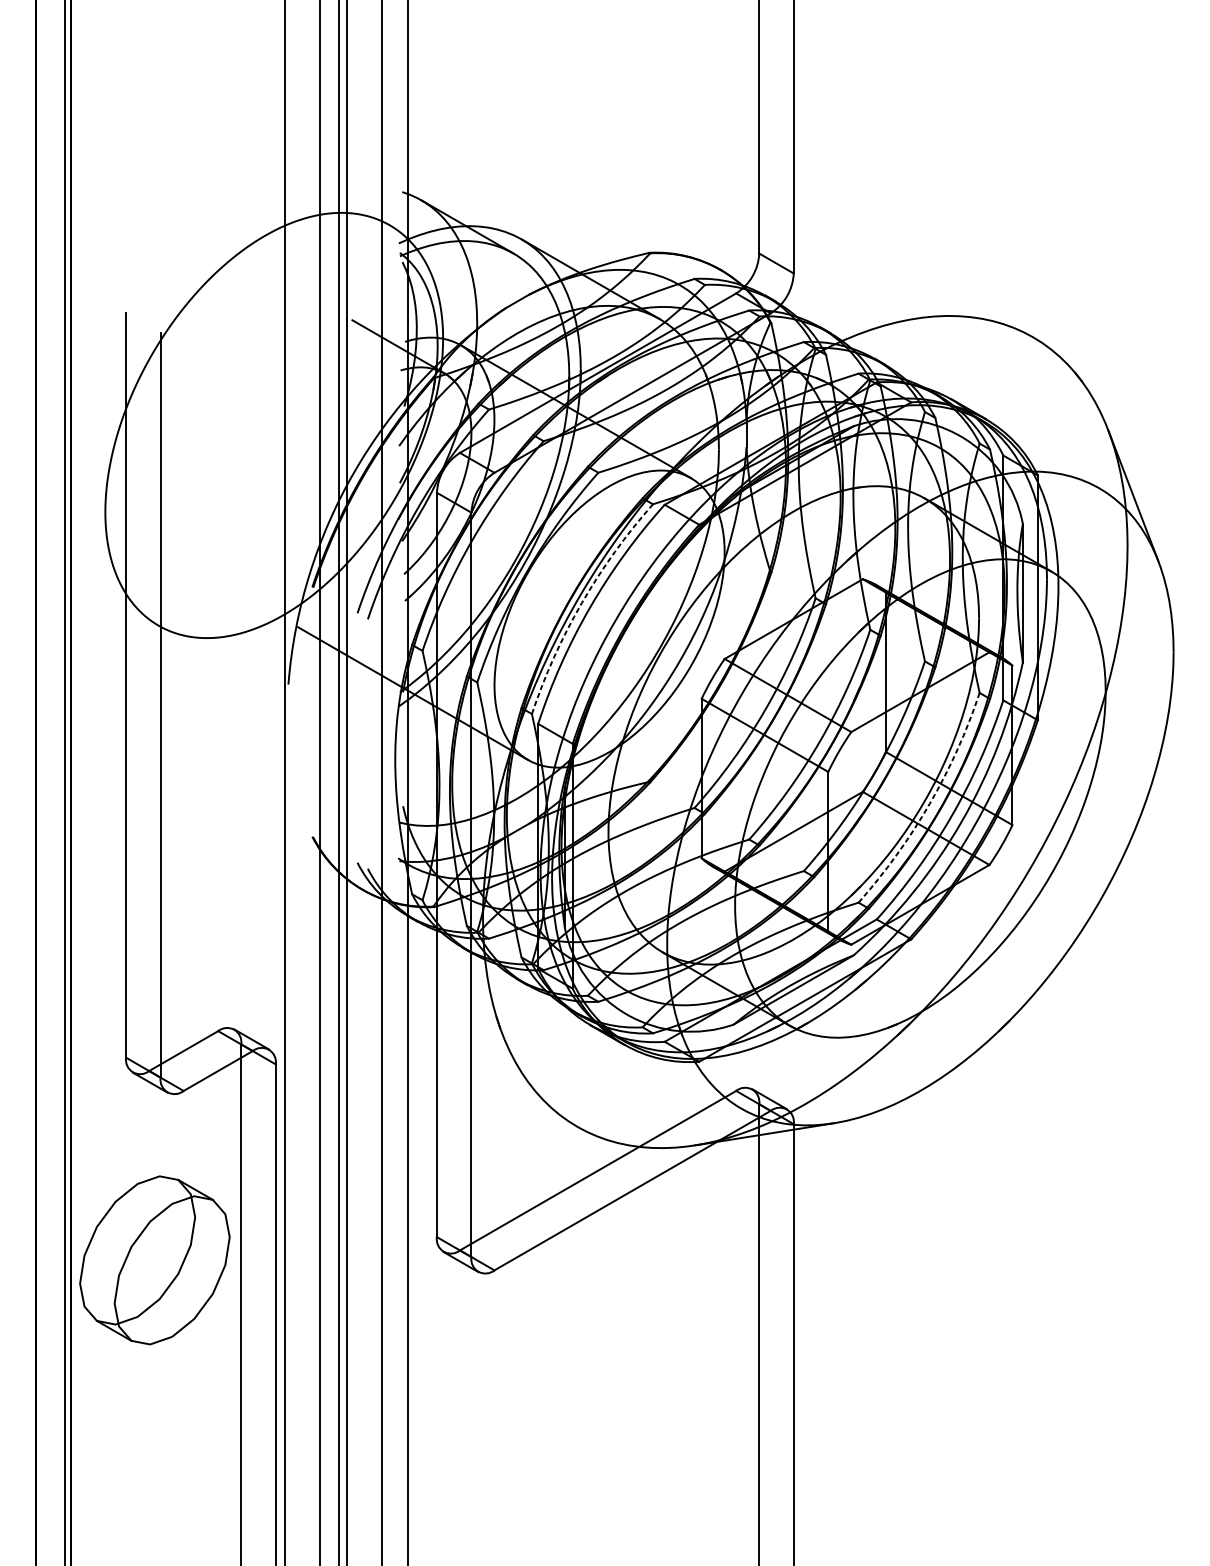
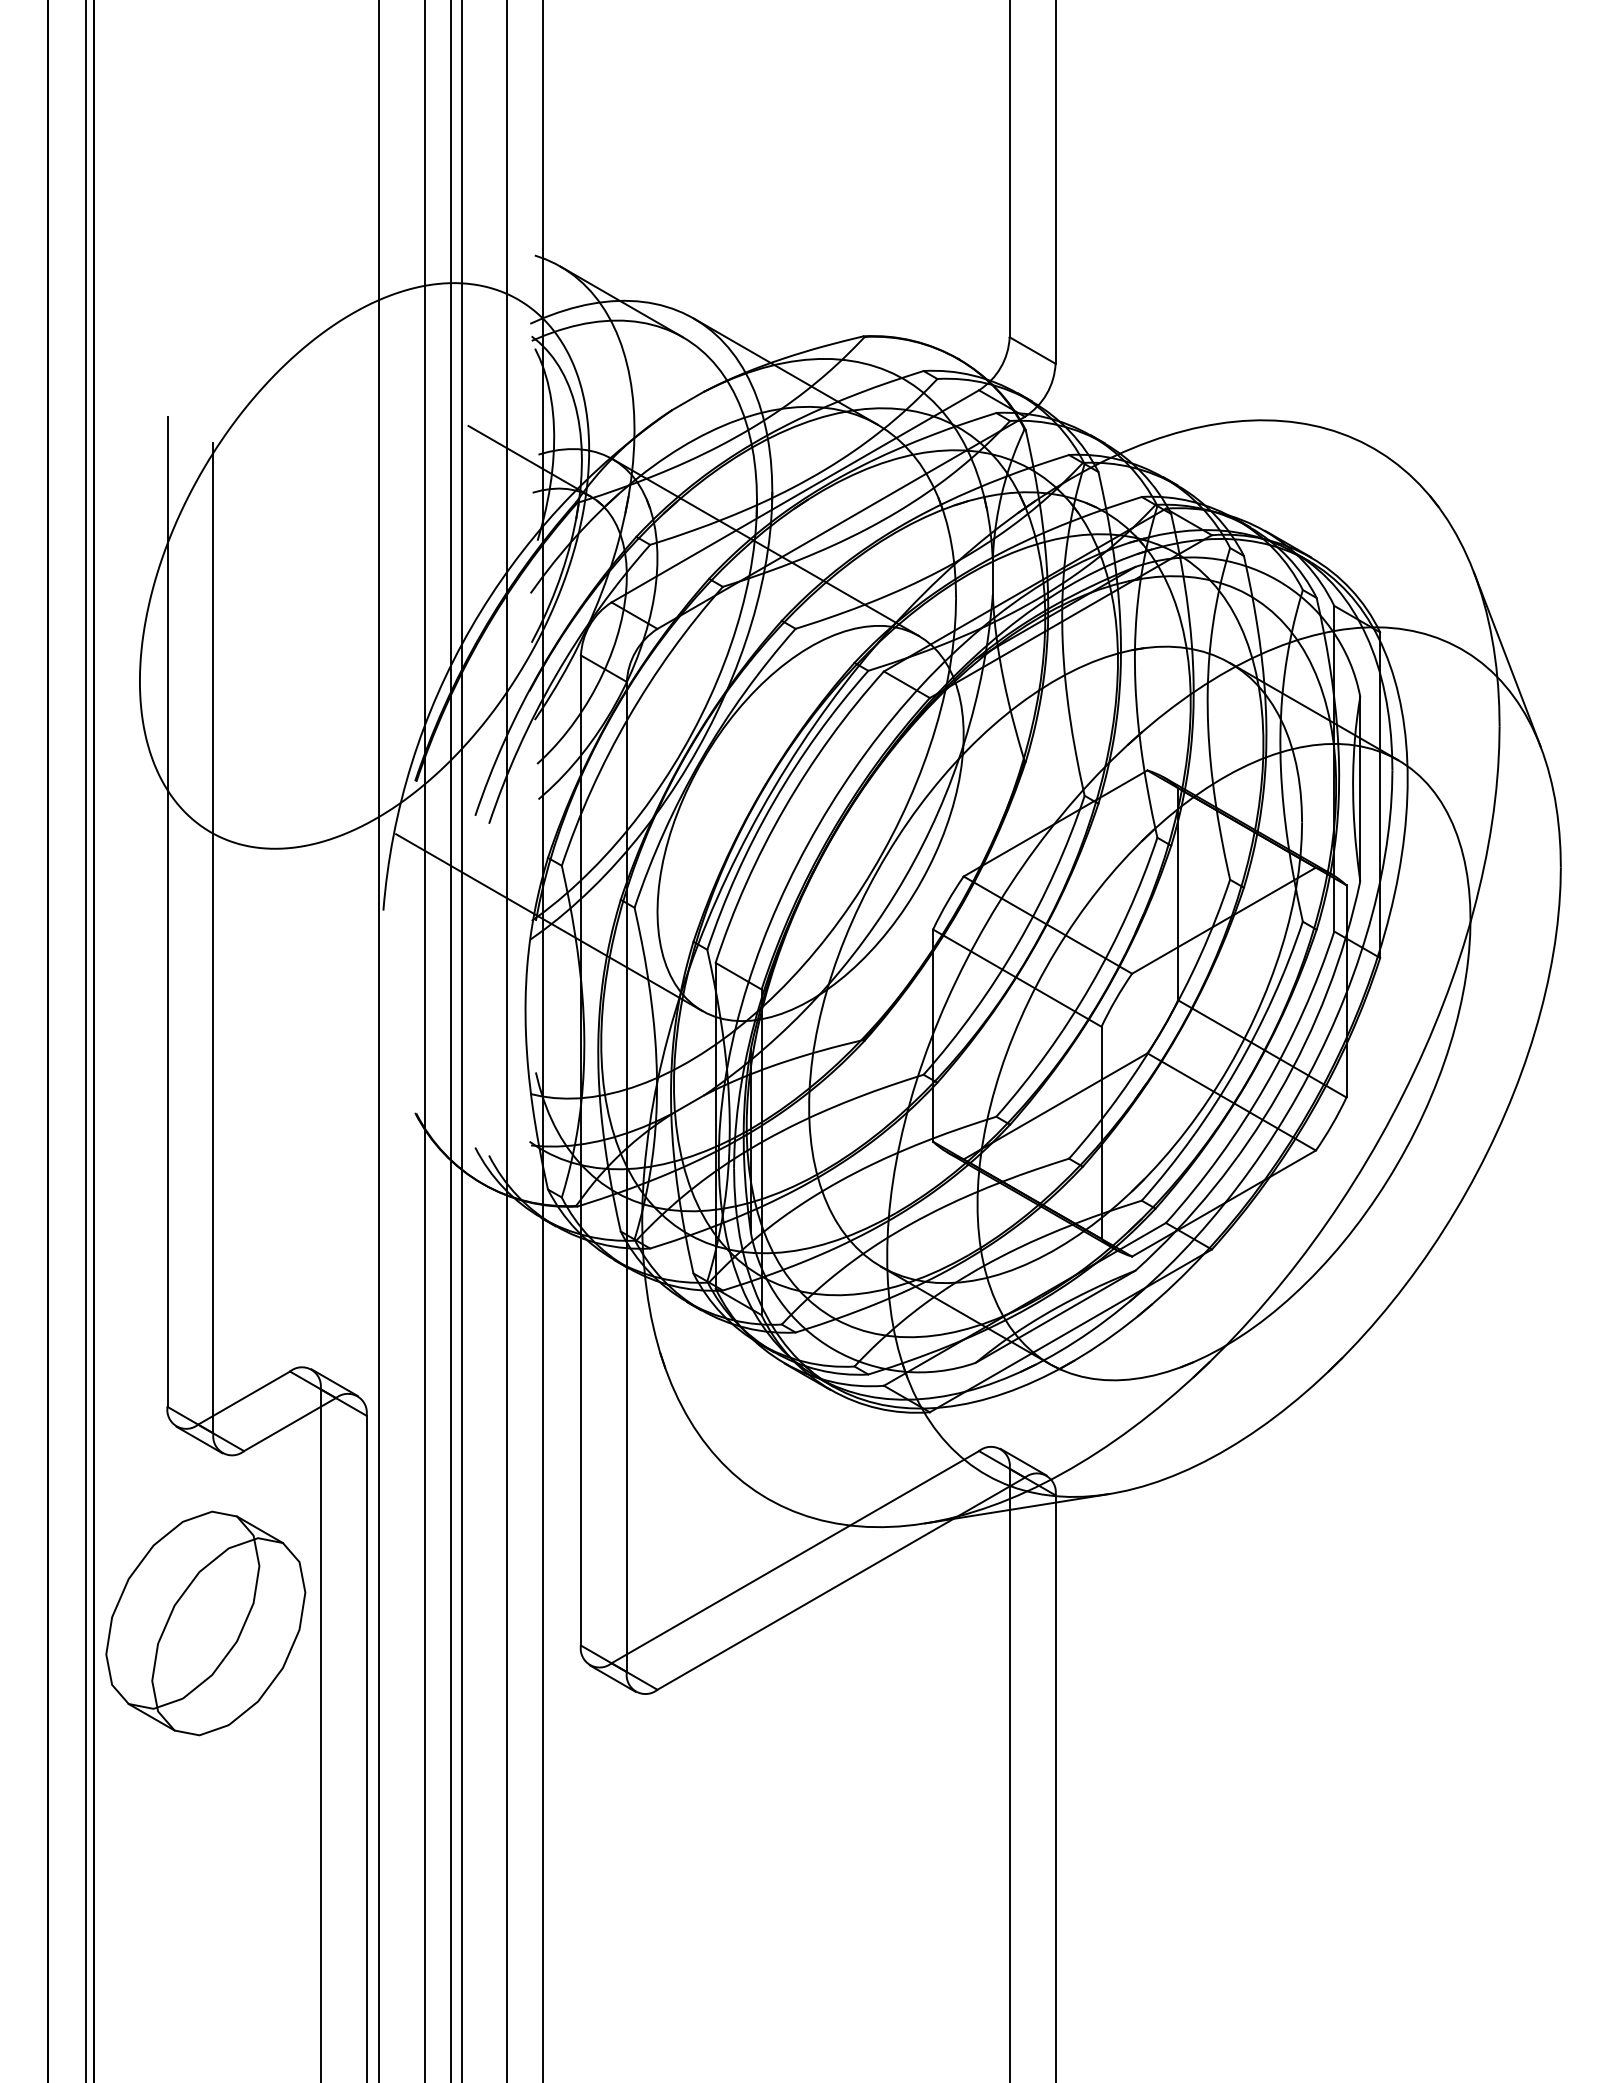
arc: (581, 603) -> (773, 802), dashed -> solid
arc: (929, 804) -> (1236, 1069), dashed -> solid
part: (154, 1260) -> (205, 1623), moved

